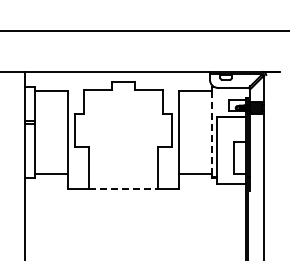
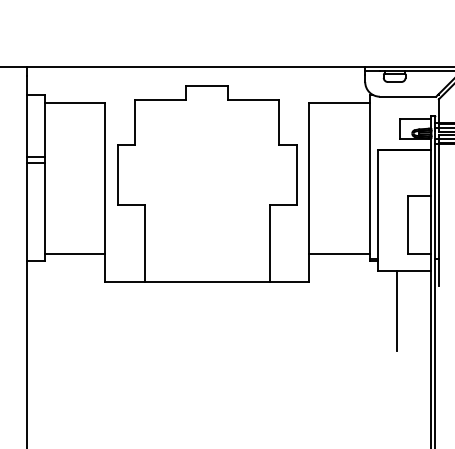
line: (212, 133) -> (369, 180), dashed -> solid
line: (124, 189) -> (208, 282), dashed -> solid
line: (227, 205) -> (397, 311), added

